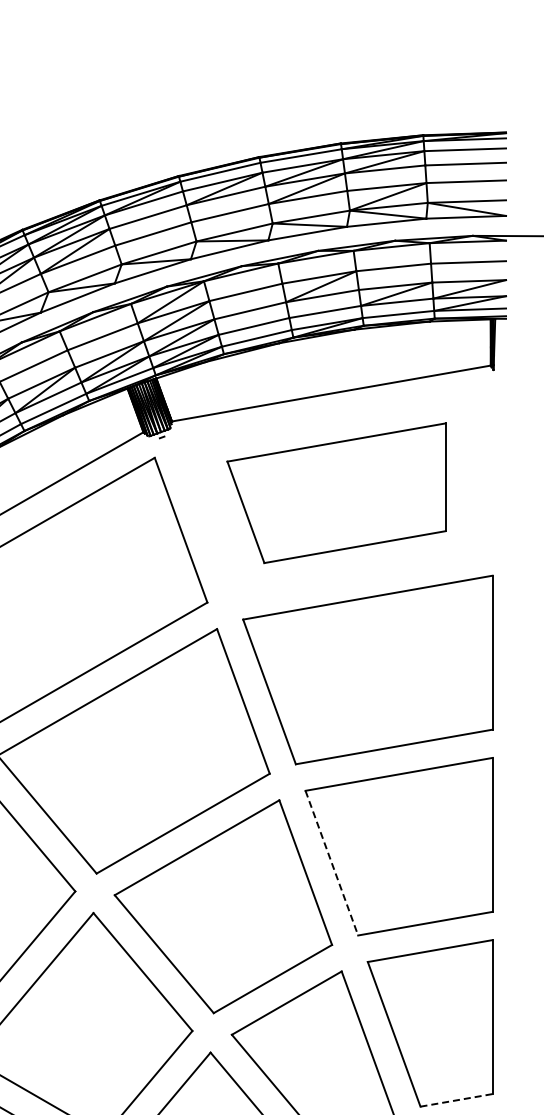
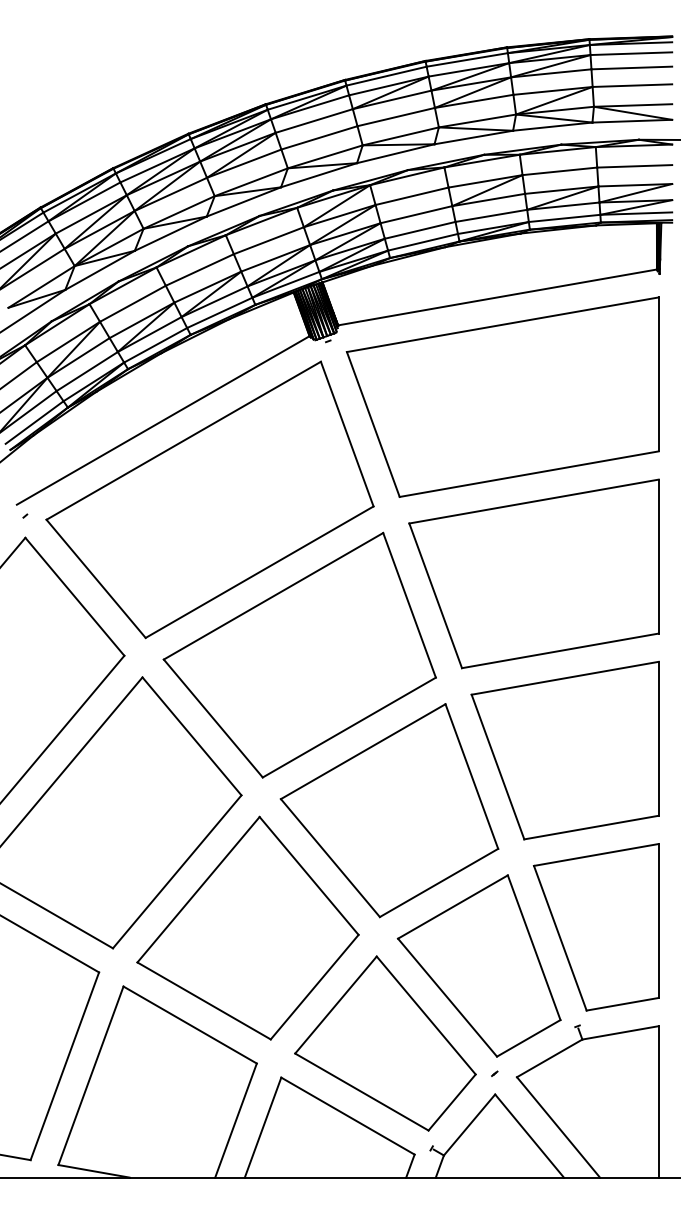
part: (336, 492) -> (502, 396), size x1.43
line: (331, 863) -> (497, 767), dashed -> solid
line: (456, 1100) -> (622, 1004), dashed -> solid

